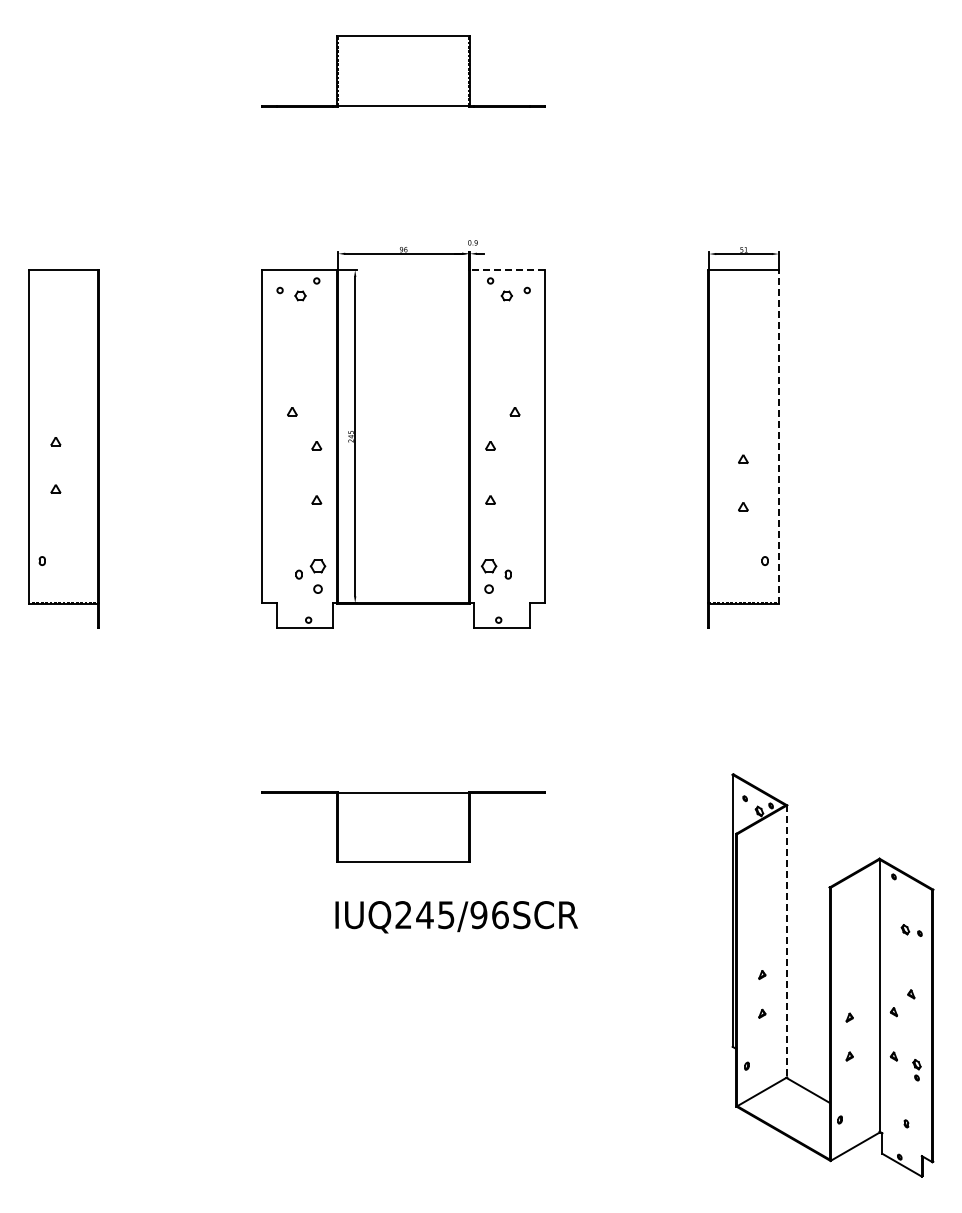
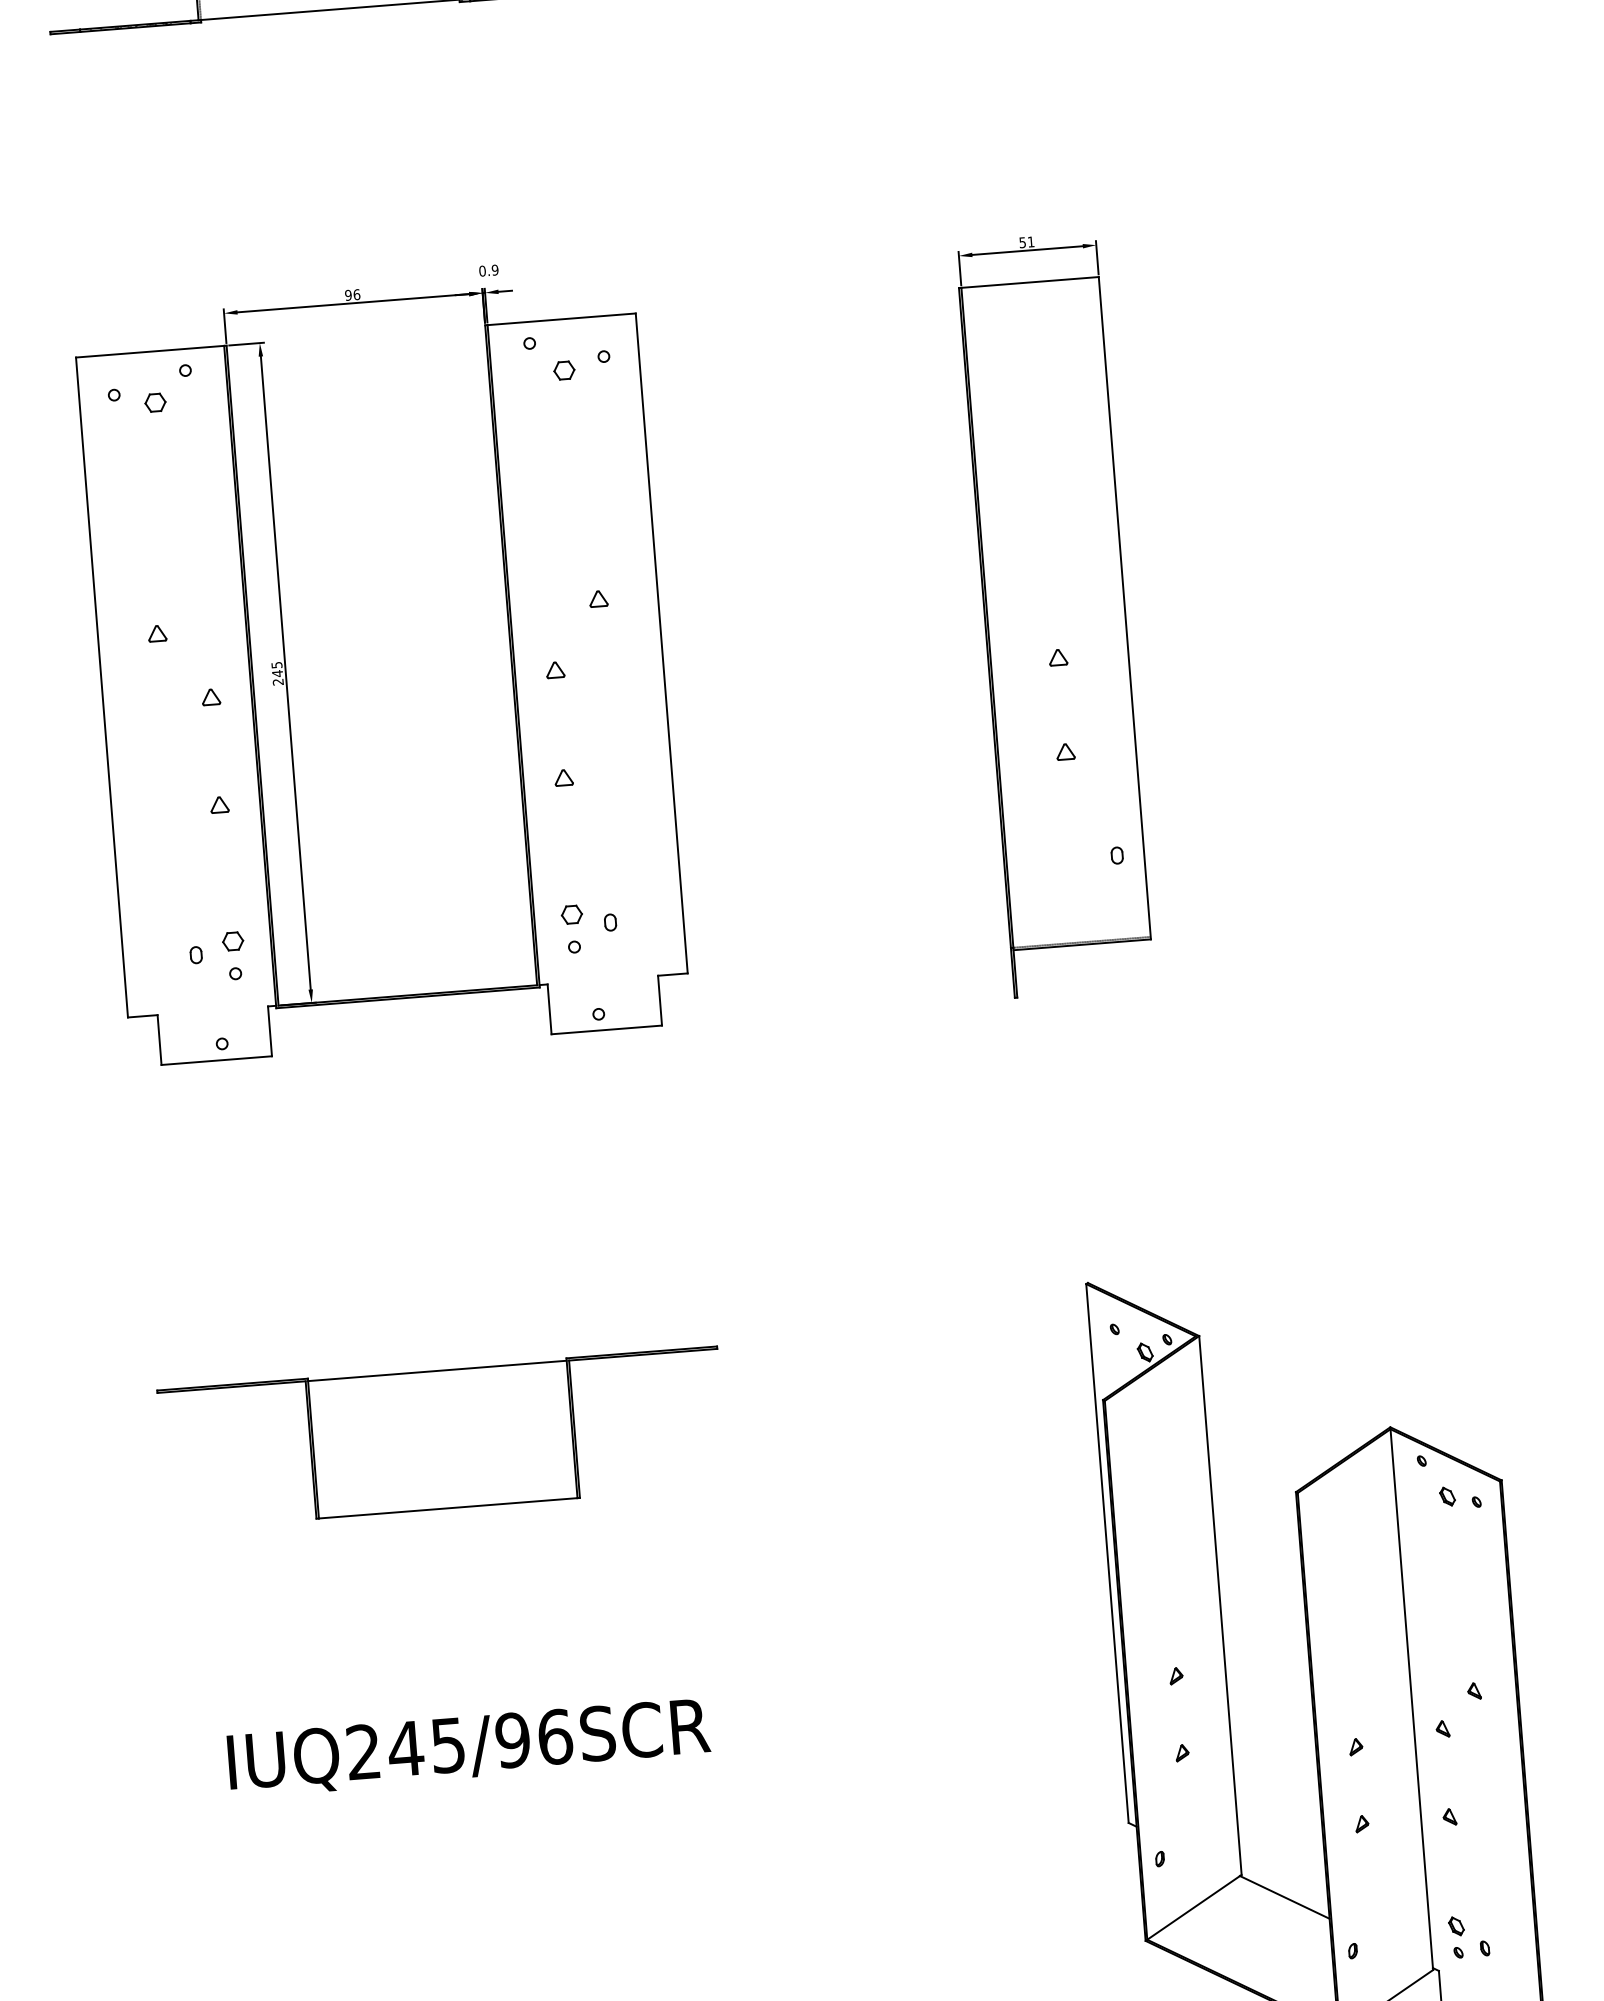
line: (507, 270) -> (561, 320), dashed -> solid
line: (778, 436) -> (1124, 606), dashed -> solid
part: (318, 576) -> (234, 955), size x0.71
part: (489, 576) -> (573, 929), size x0.71
text: (456, 917) -> (468, 1748), moved
part: (911, 930) -> (1459, 1497), moved
line: (787, 941) -> (1220, 1605), dashed -> solid
part: (916, 1070) -> (1456, 1938), moved

